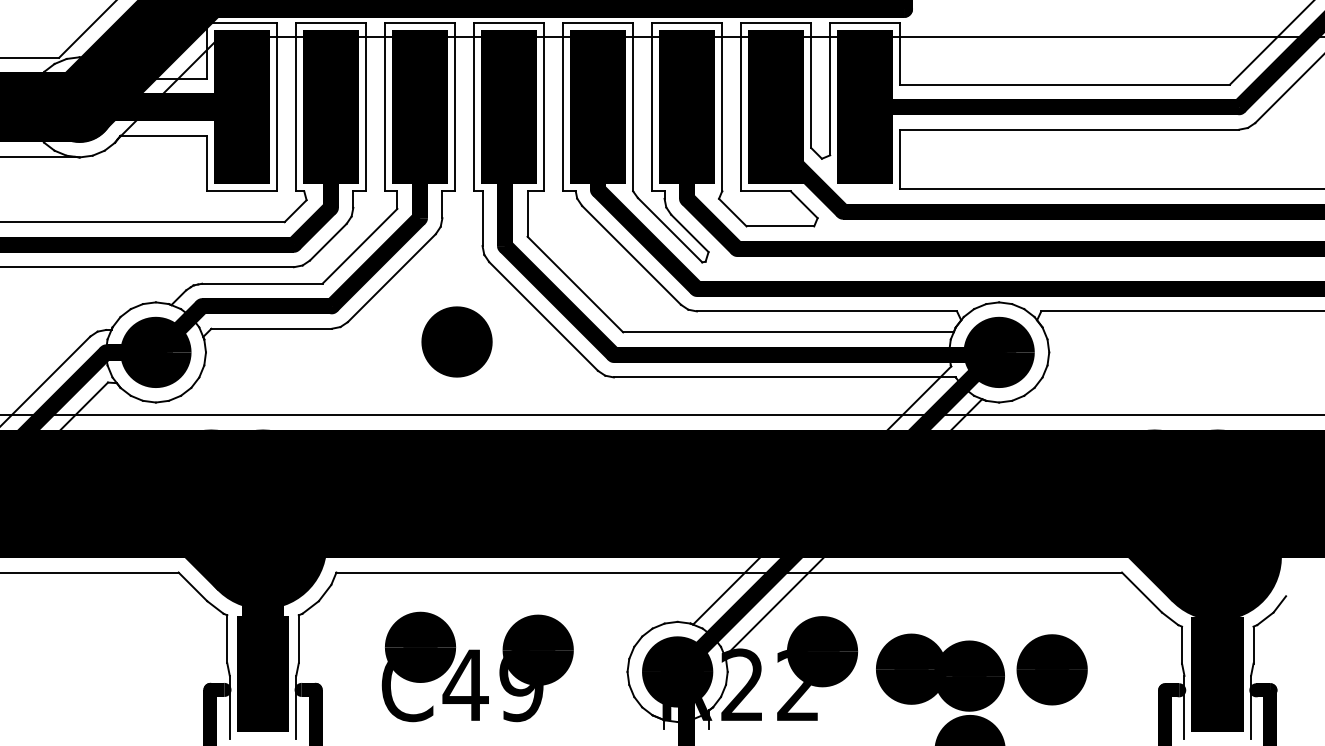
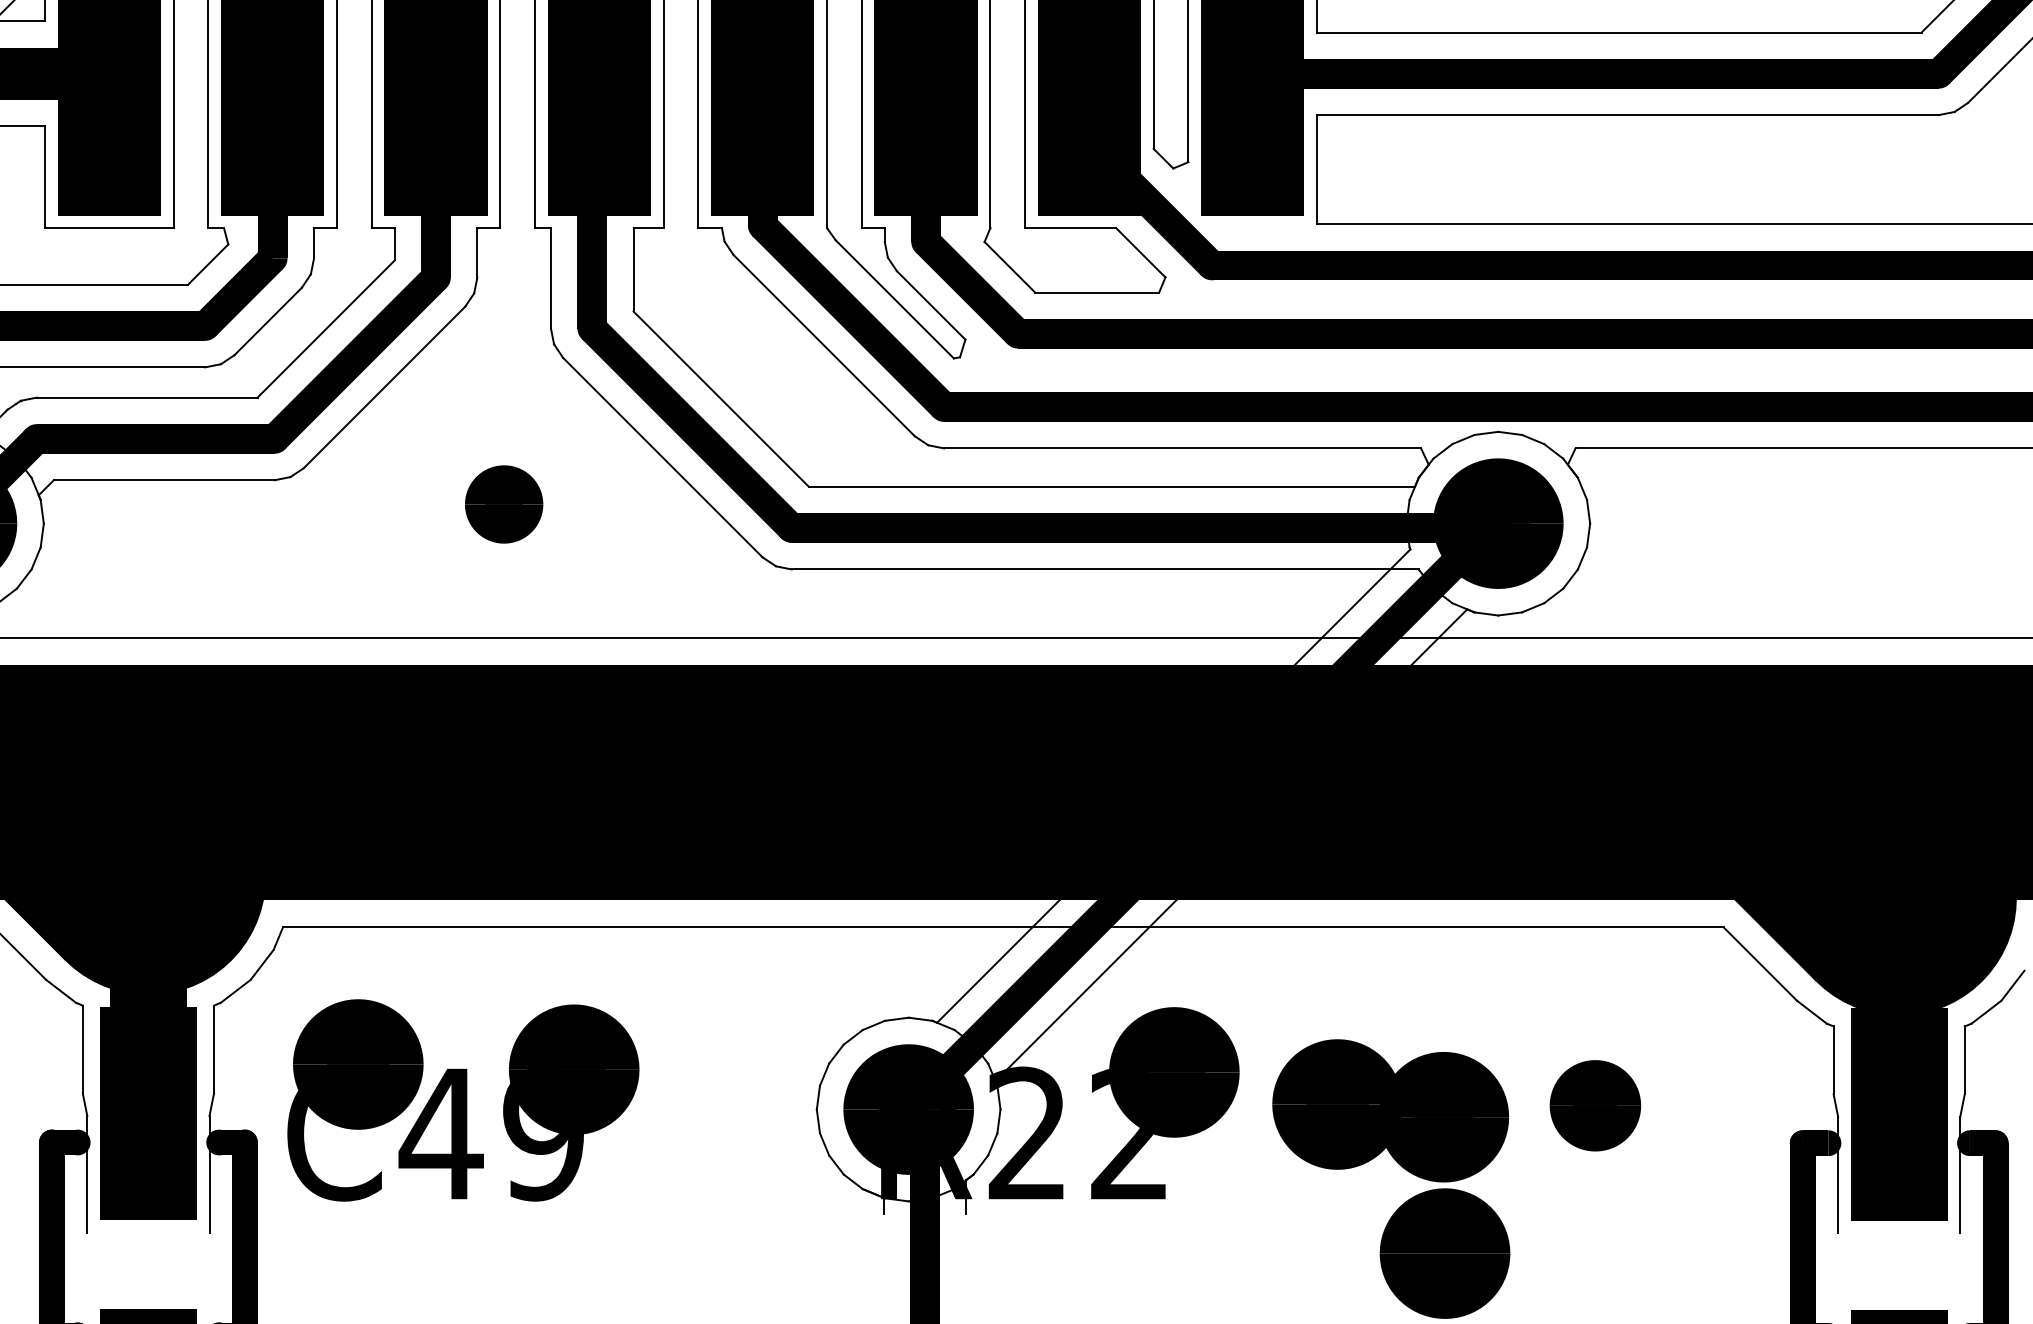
part: (456, 341) -> (503, 503), size x0.6
text: (477, 666) -> (462, 1099), moved
part: (1051, 669) -> (1594, 1105), size x0.7

